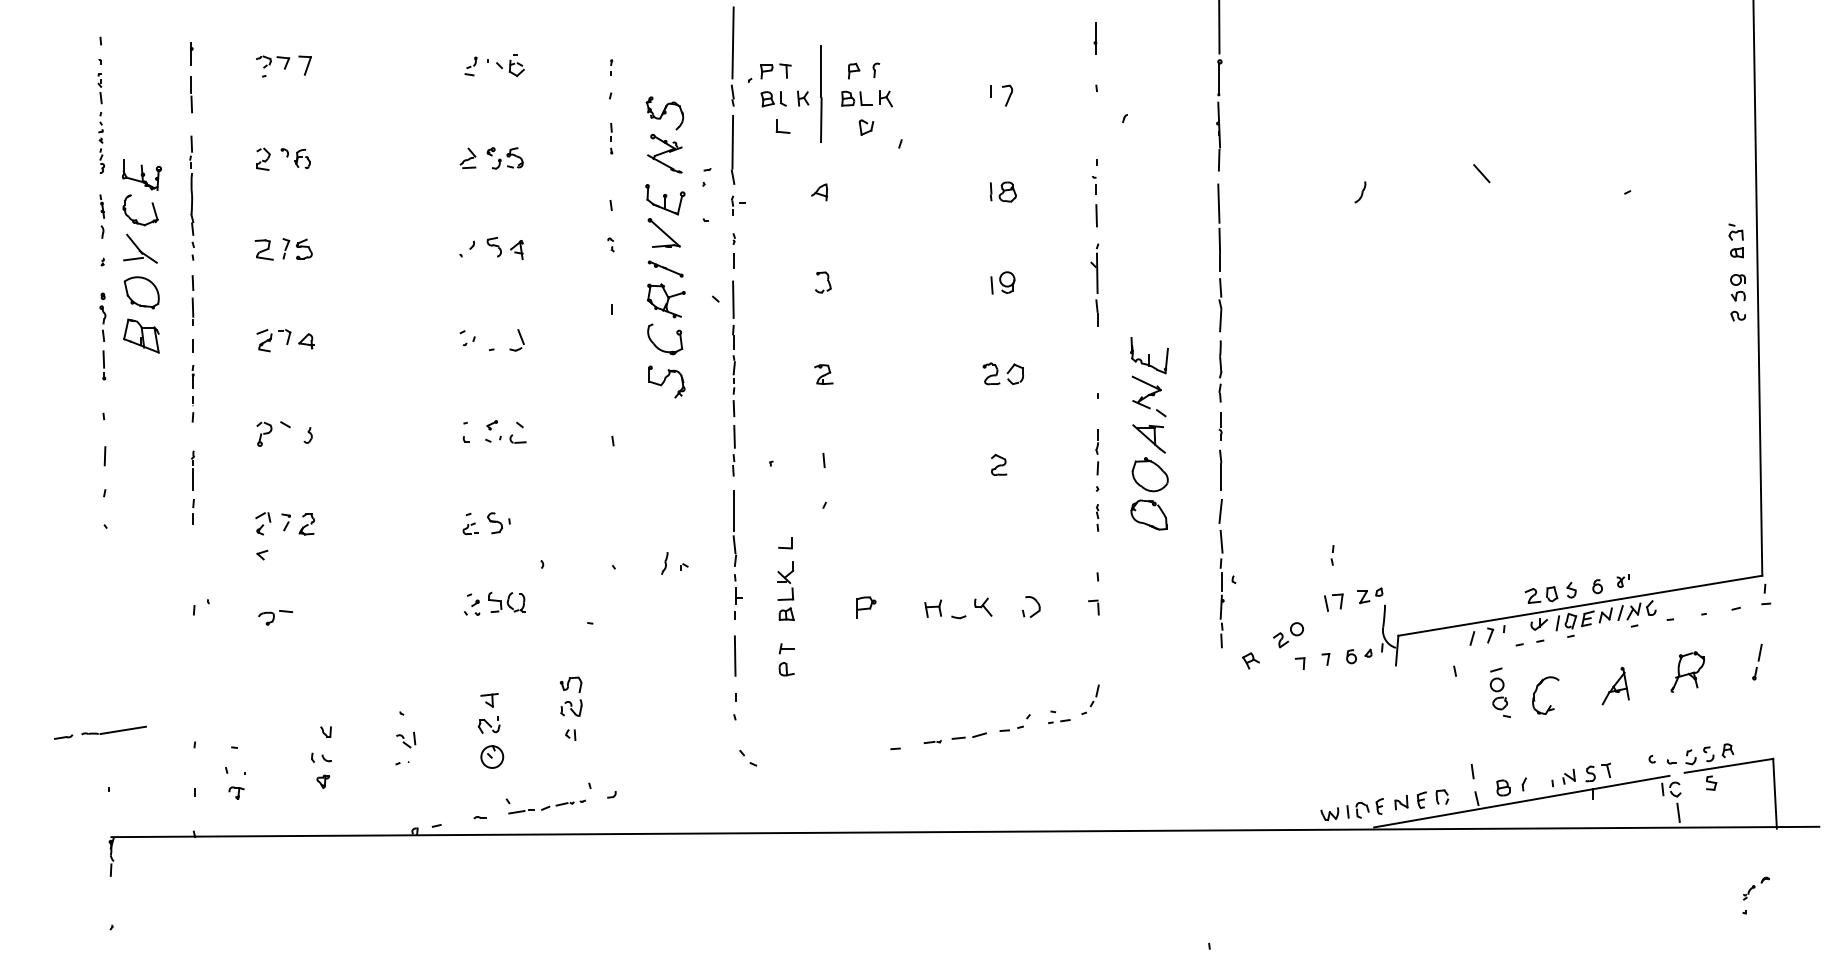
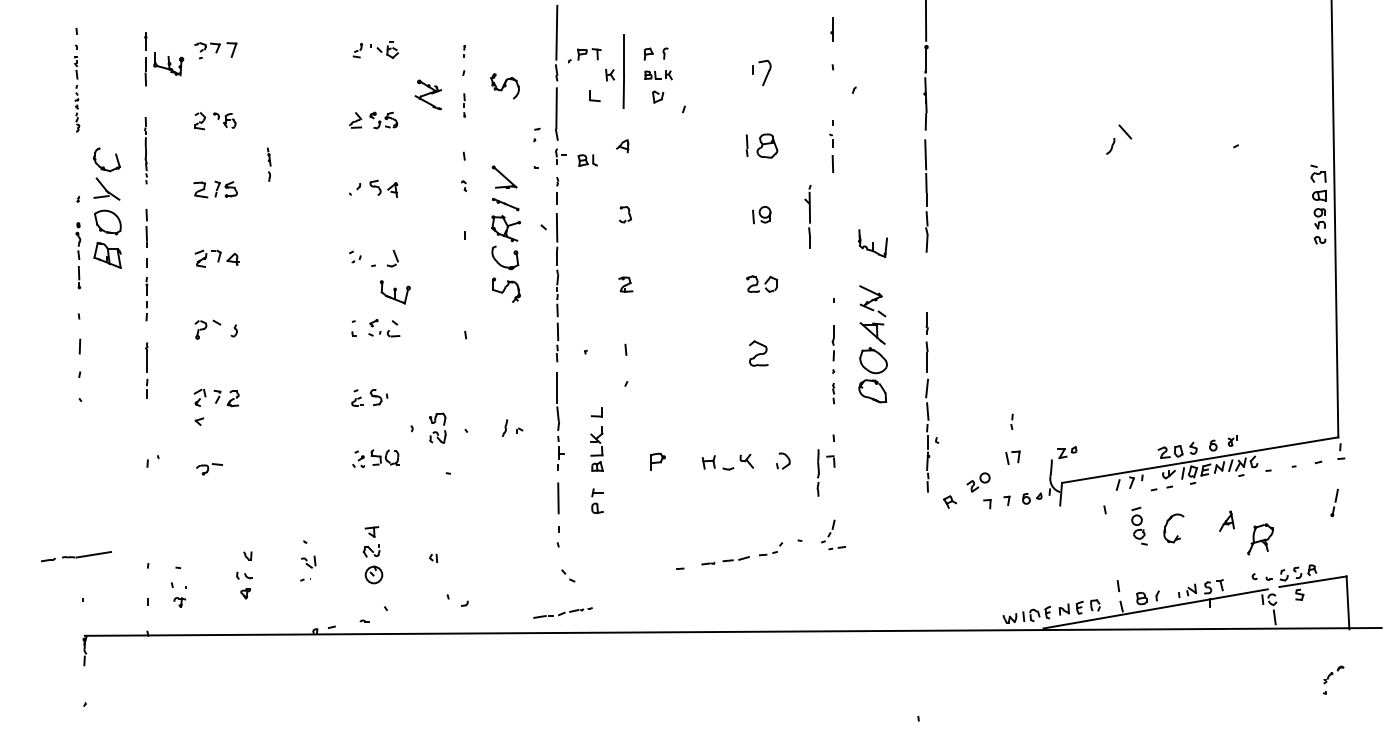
part: (1007, 95) -> (765, 72), size x1.6
part: (866, 98) -> (658, 74), size x0.7
part: (773, 99) -> (587, 160), moved
part: (664, 153) -> (428, 94), moved
part: (141, 174) -> (168, 63), moved
part: (1003, 191) -> (762, 145), size x1.6
part: (1360, 192) -> (1110, 146), moved
part: (191, 197) -> (145, 150), size x0.7
part: (665, 199) -> (395, 292), moved
part: (102, 216) -> (269, 164), moved
part: (1735, 240) -> (1317, 182), size x1.4
part: (1094, 284) -> (807, 216), moved
part: (1149, 355) -> (873, 243), moved
part: (1220, 371) -> (818, 472), moved
part: (999, 464) -> (759, 352), size x1.6
part: (1370, 595) -> (1067, 452), moved
part: (1687, 671) -> (1260, 538), moved
part: (1615, 686) -> (1226, 521), size x0.7
part: (570, 696) -> (437, 428), moved
part: (1059, 721) -> (837, 548), moved
part: (546, 806) -> (562, 612), moved

